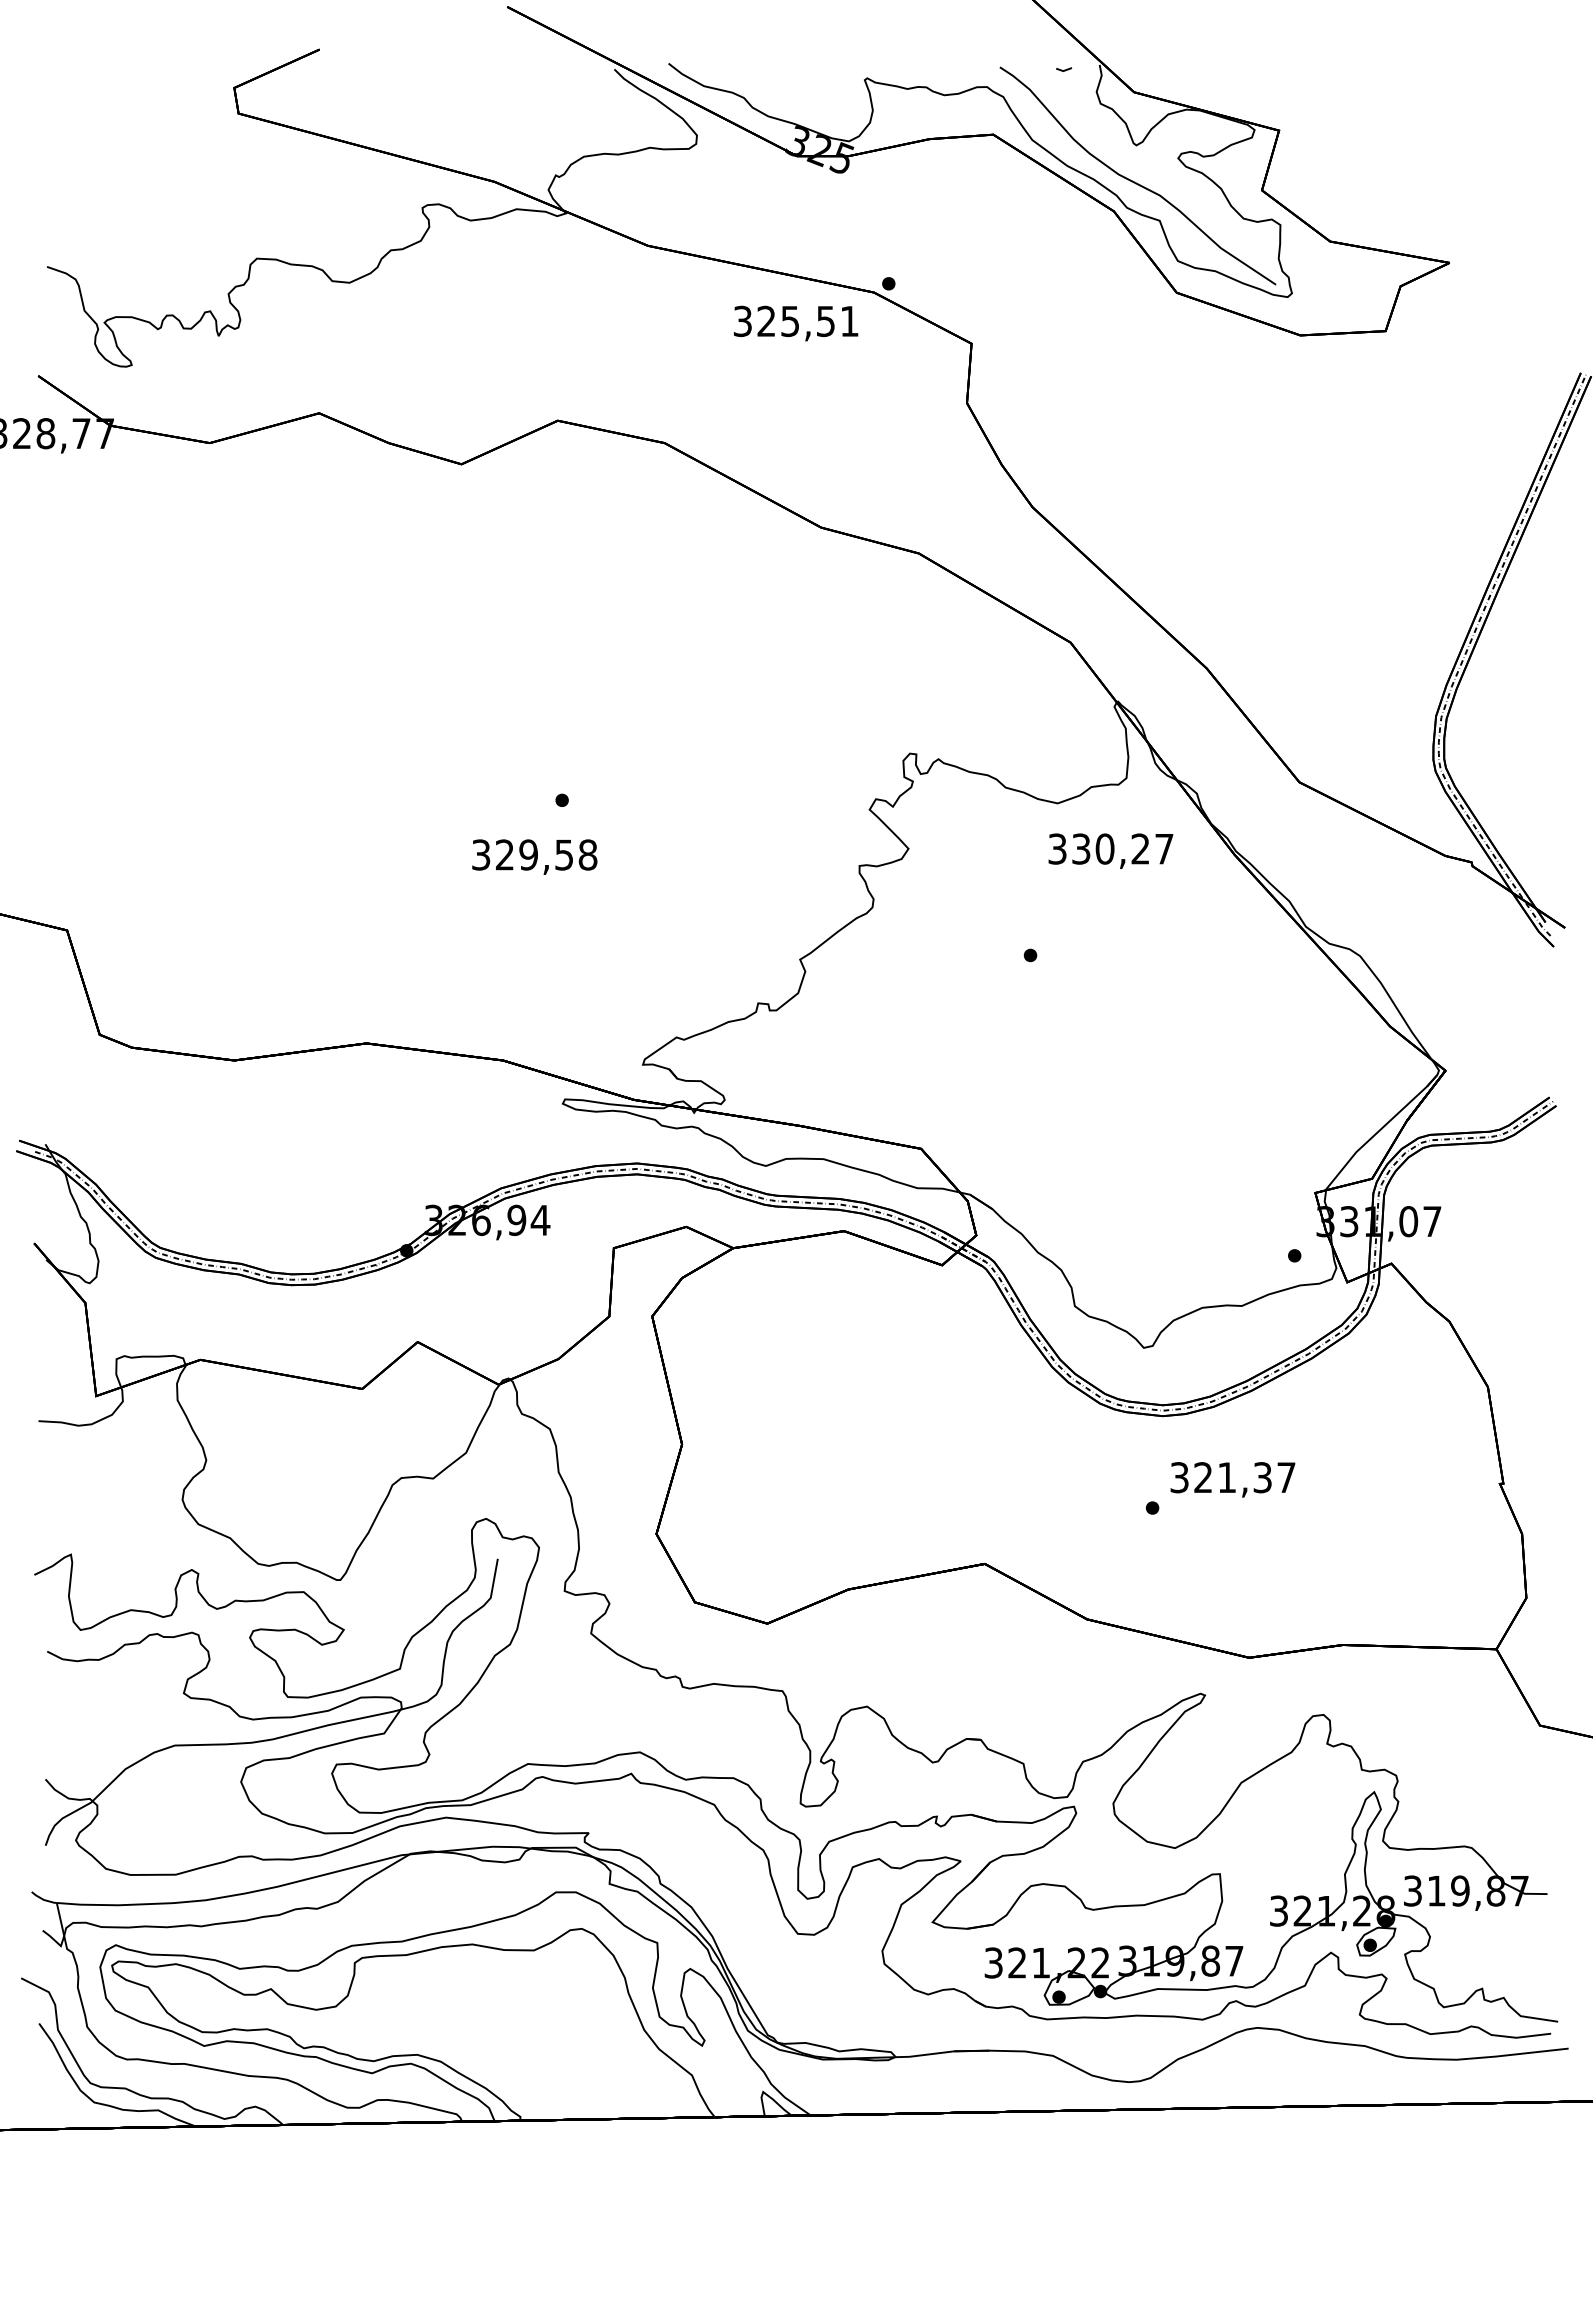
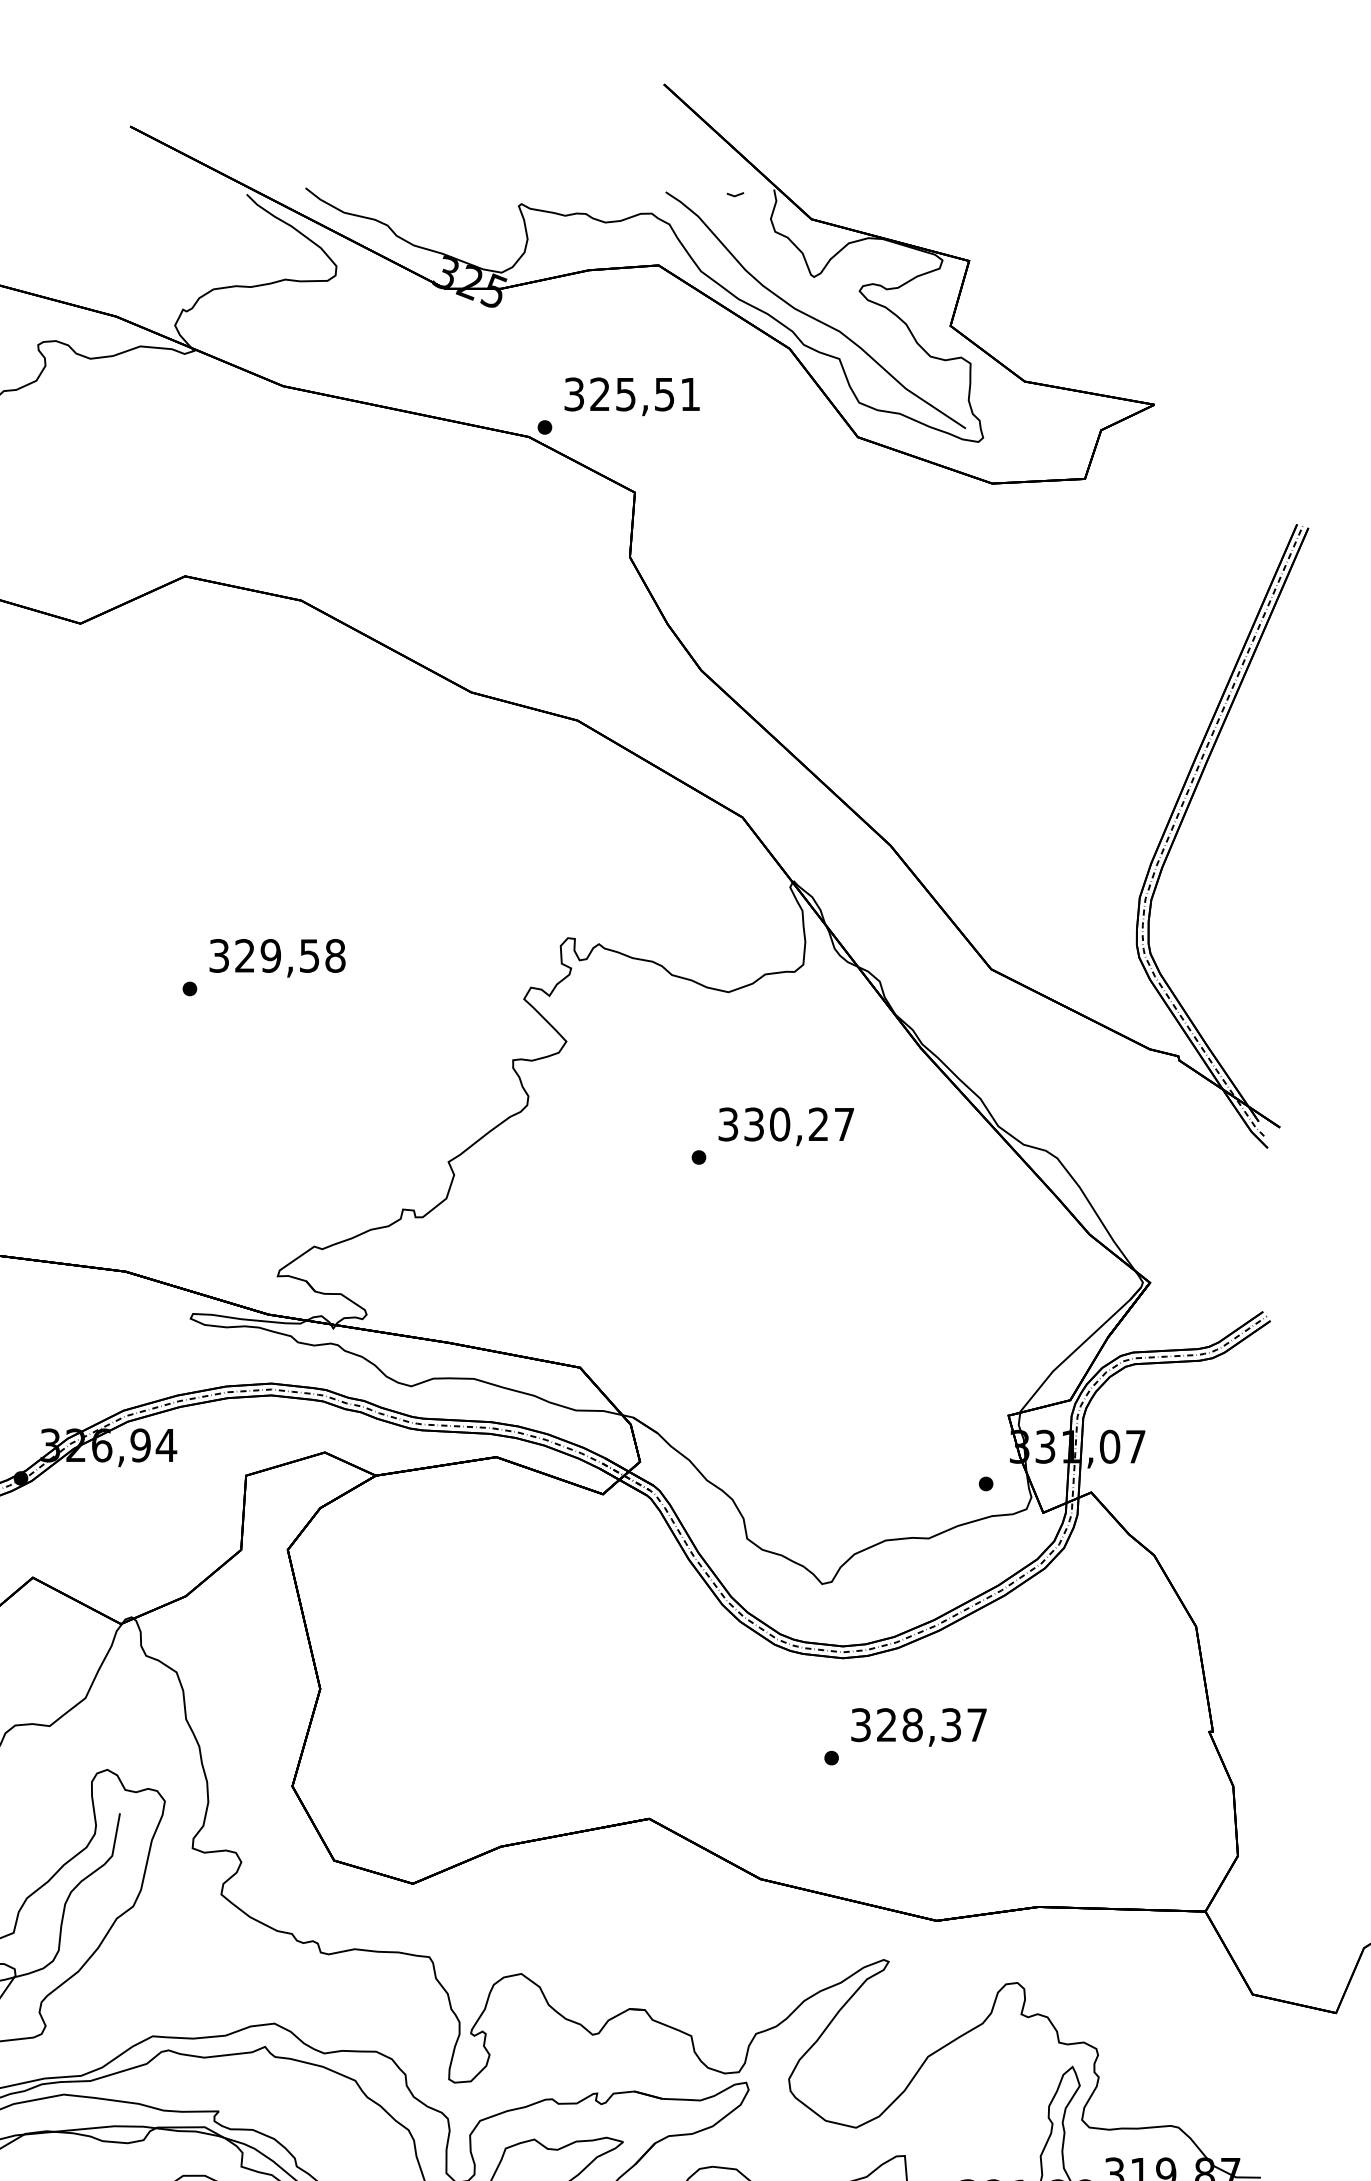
text: (796, 323) -> (632, 396), moved
text: (1110, 850) -> (785, 1126), moved
text: (534, 856) -> (277, 957), moved
text: (1226, 1477) -> (911, 1724), 321,37 -> 328,37

